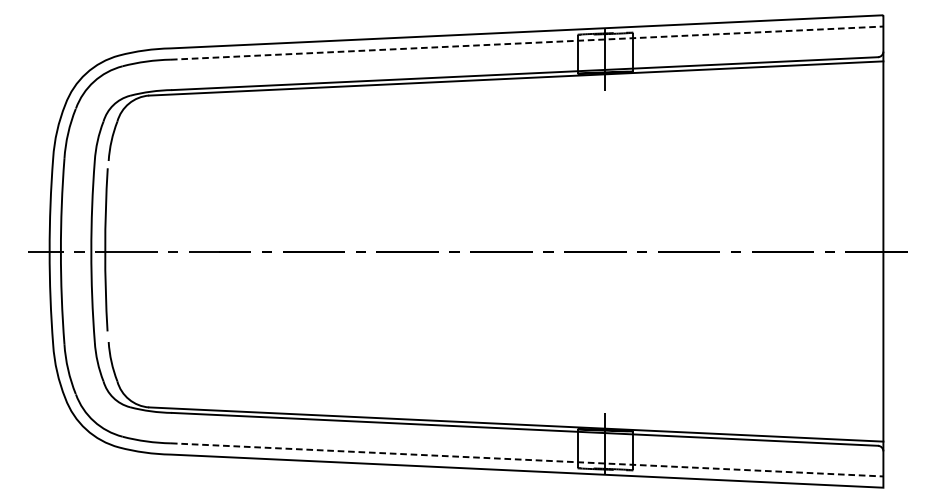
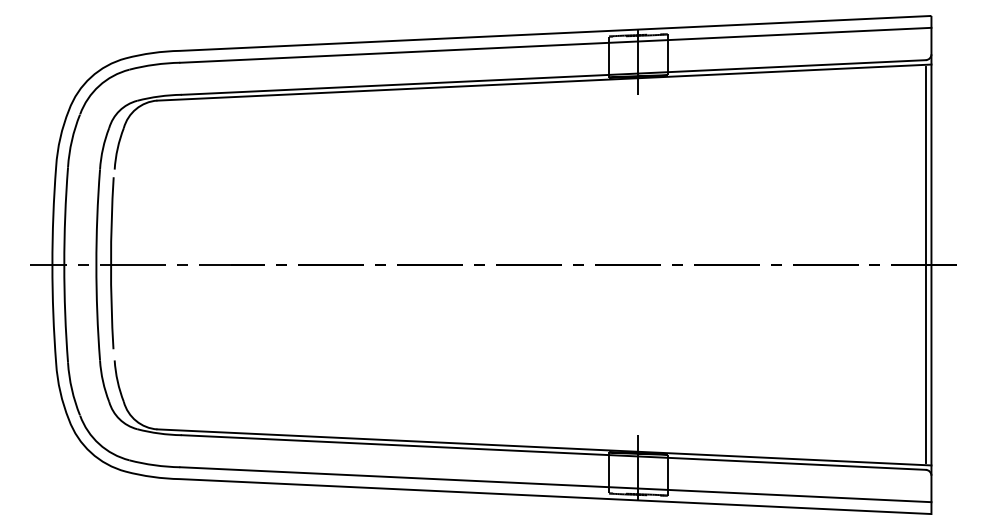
line: (526, 43) -> (555, 45), dashed -> solid
line: (877, 251) -> (925, 264), added
line: (526, 459) -> (555, 484), dashed -> solid

